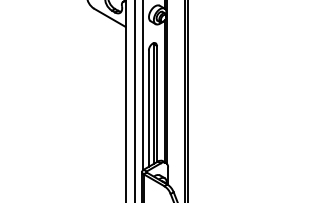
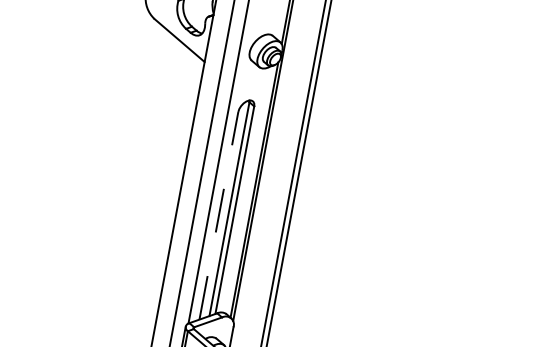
line: (148, 108) -> (218, 215), solid -> dashed

